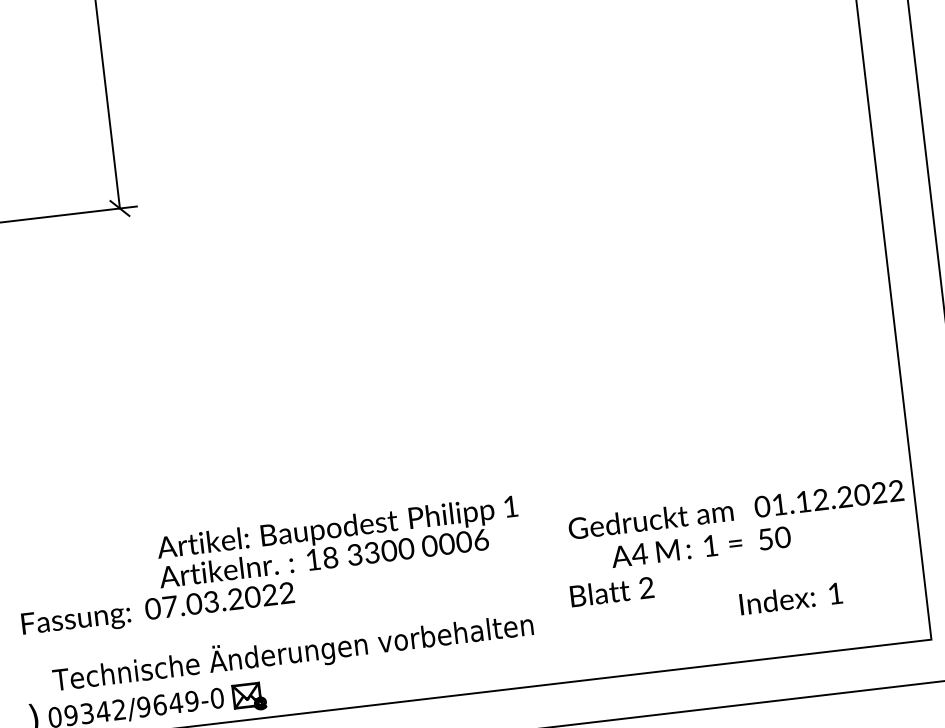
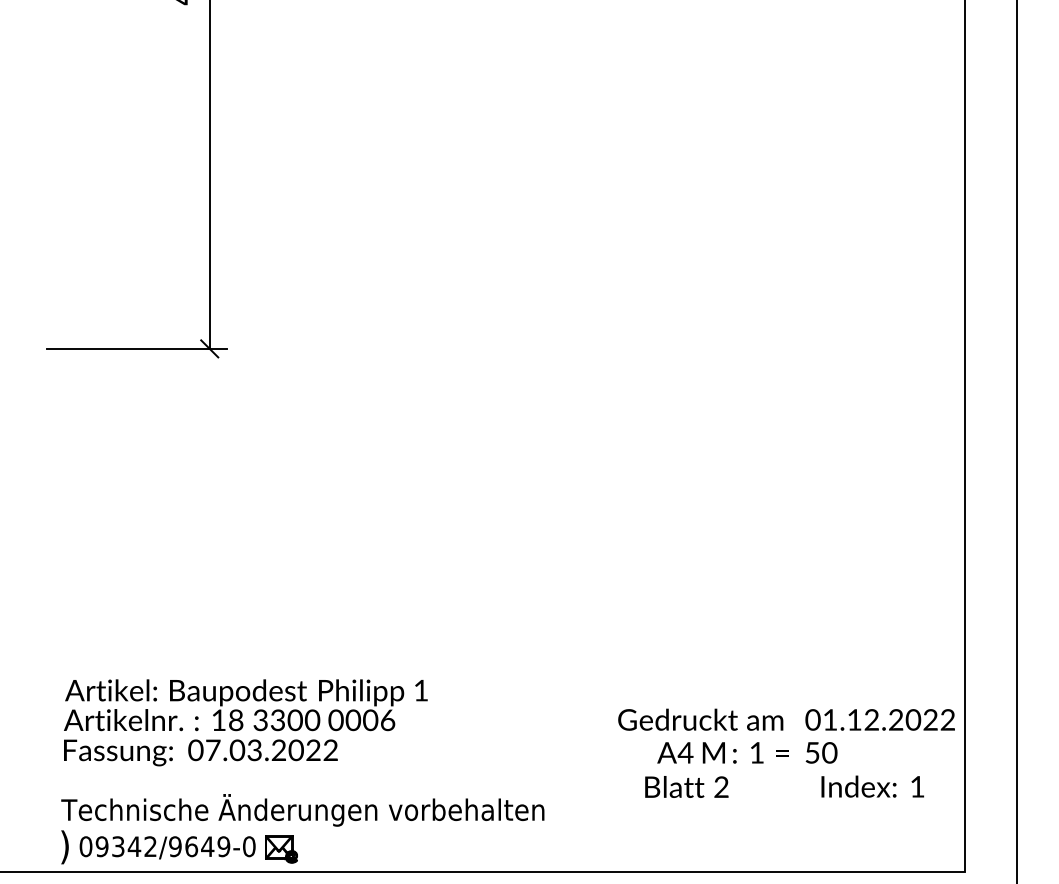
text: (338, 541) -> (245, 705), moved
text: (611, 591) -> (686, 786), moved
text: (790, 598) -> (872, 786), moved
text: (292, 653) -> (302, 810), moved

